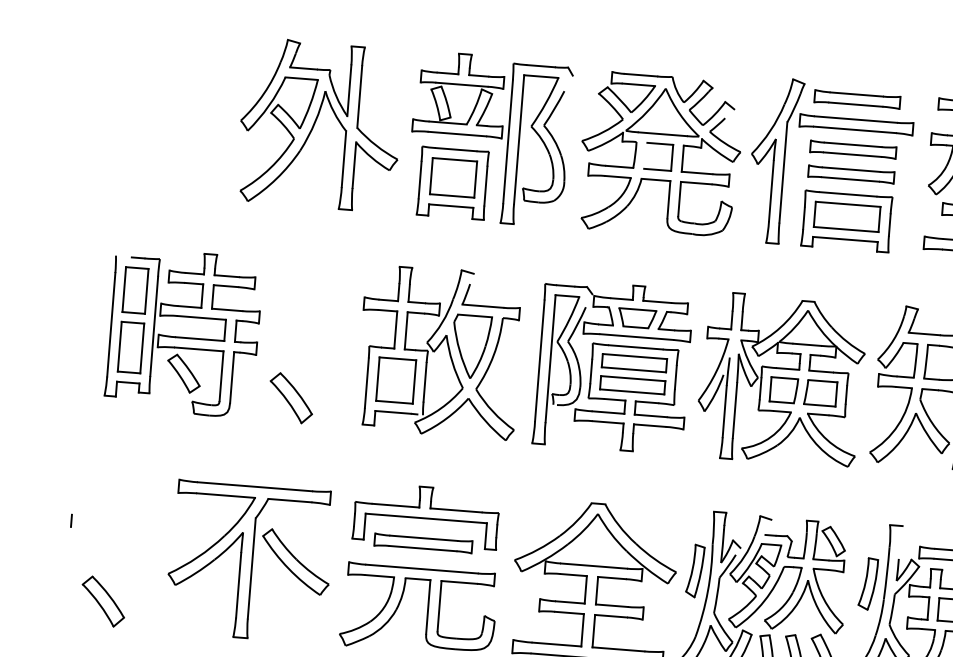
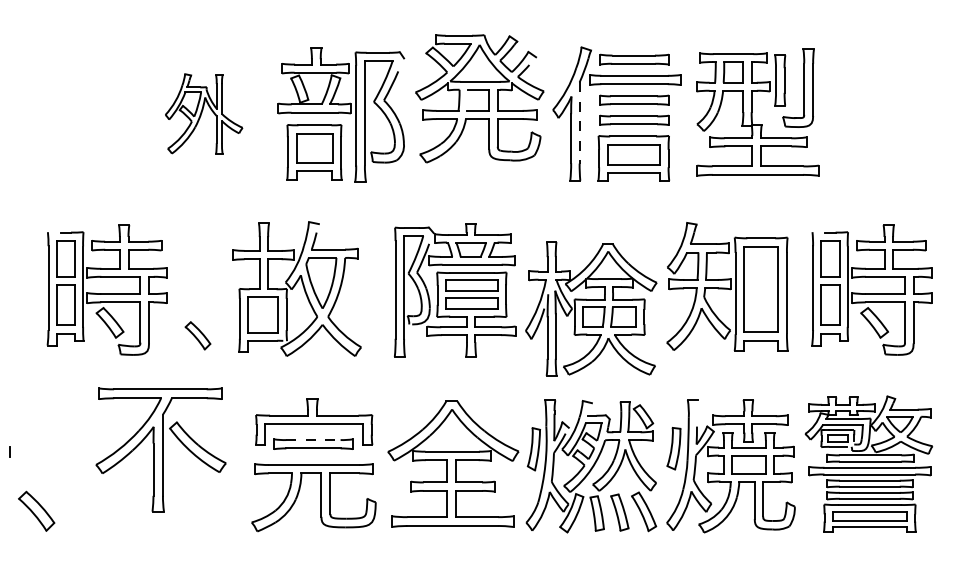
part: (319, 124) -> (203, 113), size x0.6
part: (661, 144) -> (479, 90), moved
line: (783, 173) -> (579, 123), solid -> dashed
part: (439, 351) -> (296, 288), moved
part: (781, 379) -> (591, 308), moved
part: (290, 397) -> (197, 335), size x0.7
line: (71, 519) -> (9, 451), moved
line: (423, 538) -> (313, 440), solid -> dashed
part: (249, 561) -> (160, 449), moved
part: (103, 600) -> (36, 510), moved

